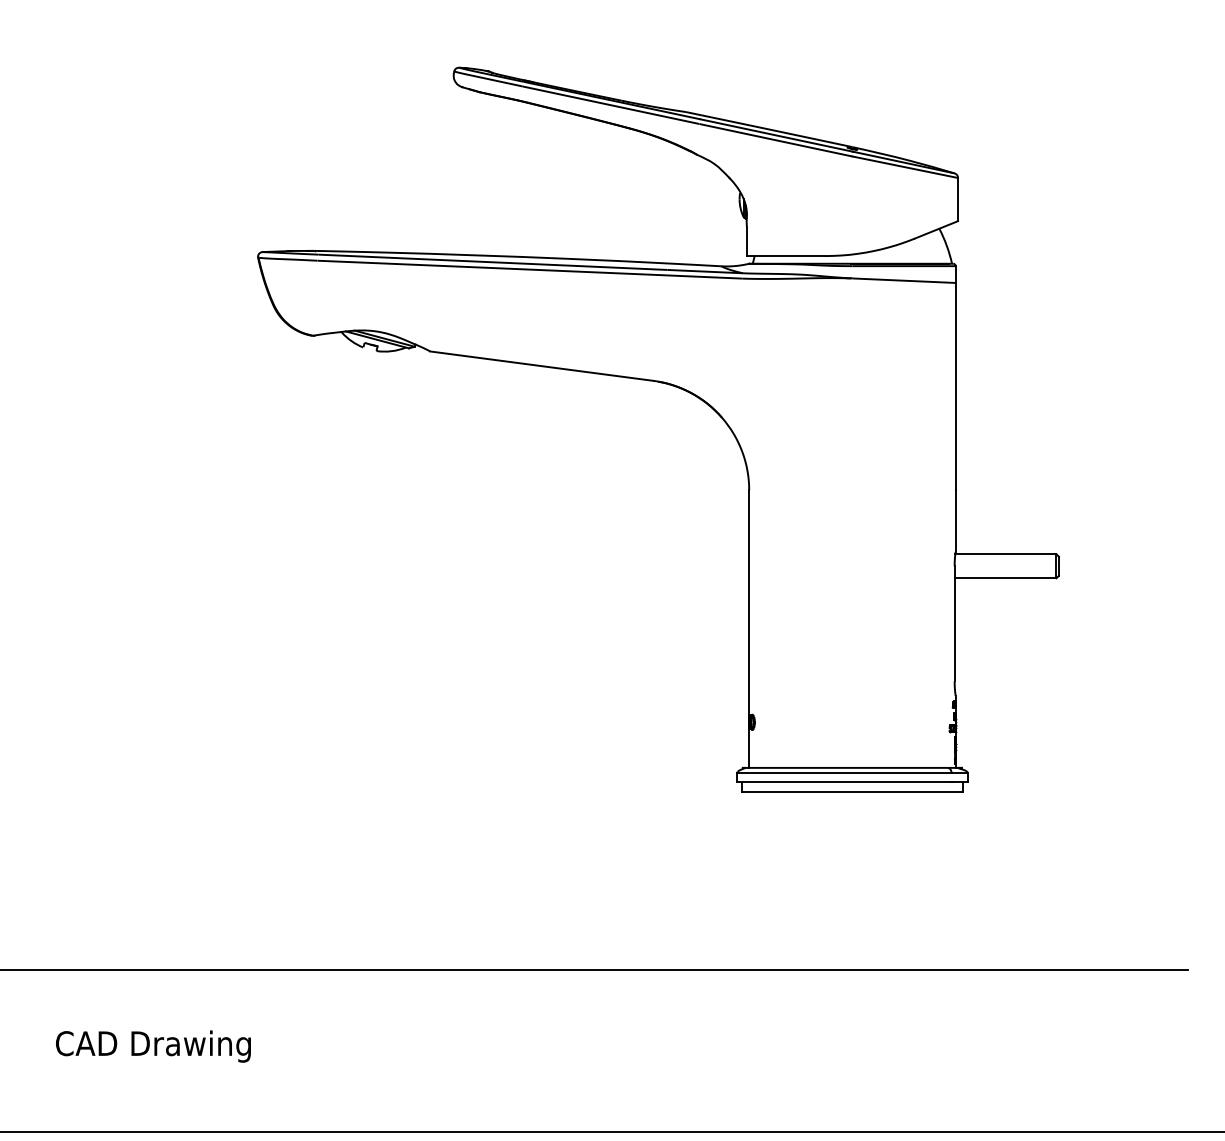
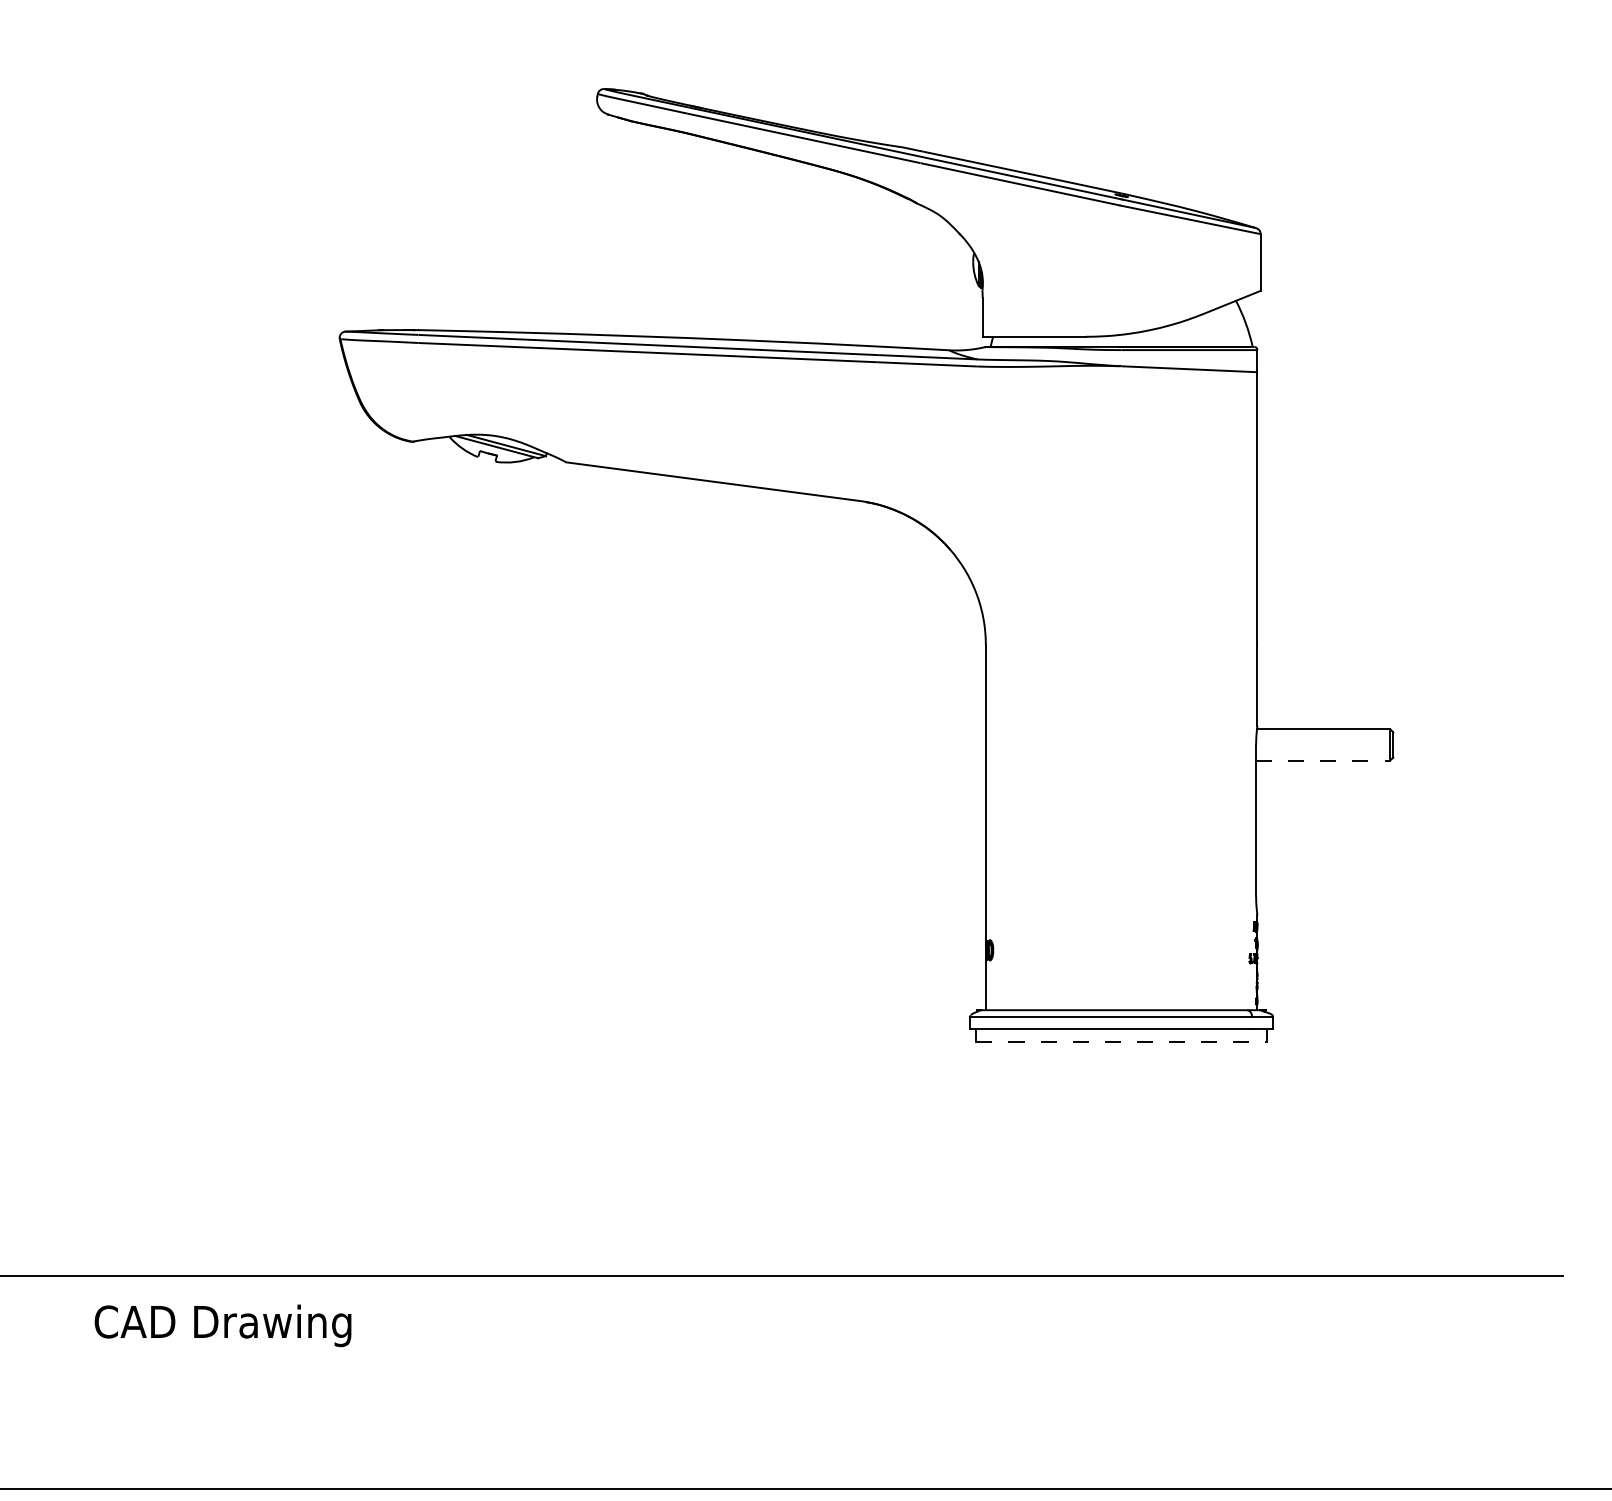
line: (1005, 578) -> (1323, 760), solid -> dashed
line: (853, 791) -> (1122, 1041), solid -> dashed
text: (153, 1046) -> (222, 1325), moved

